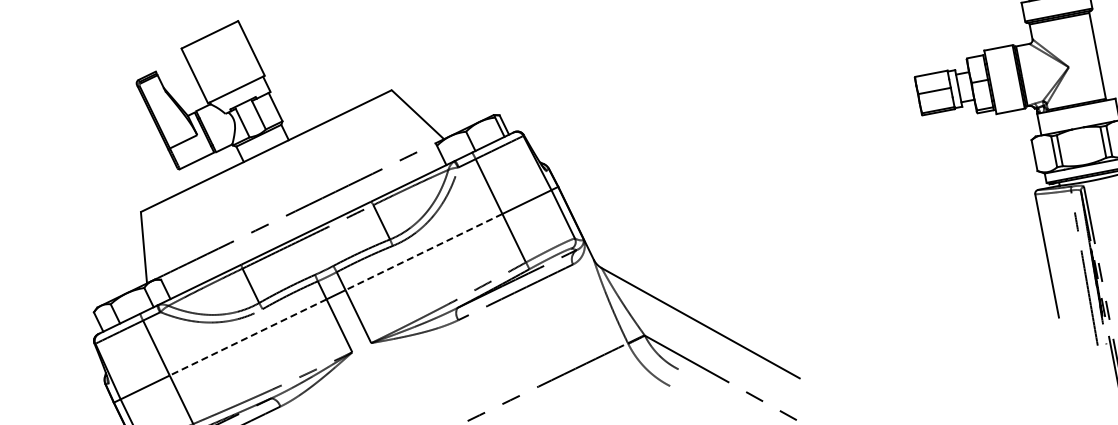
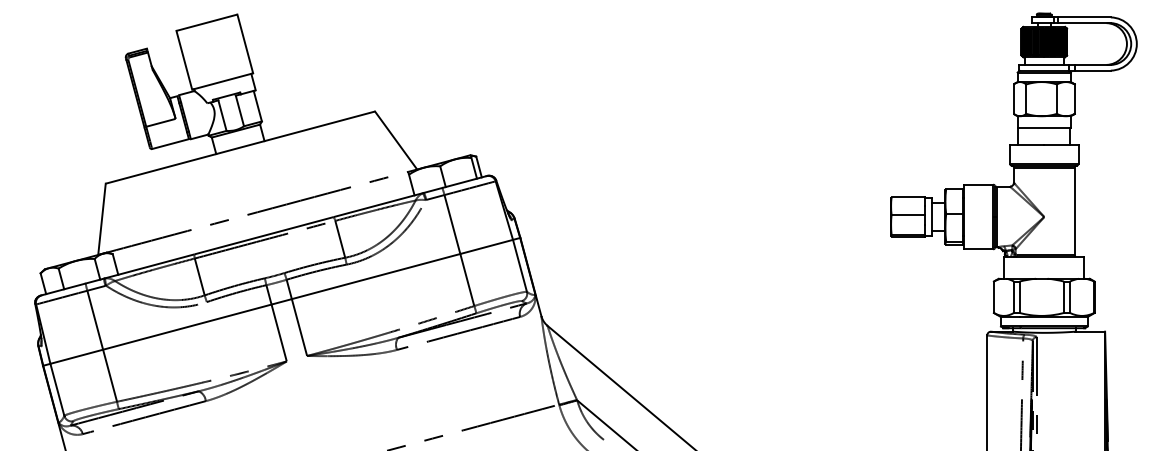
line: (423, 252) -> (375, 276), dashed -> solid
line: (247, 337) -> (186, 327), dashed -> solid

